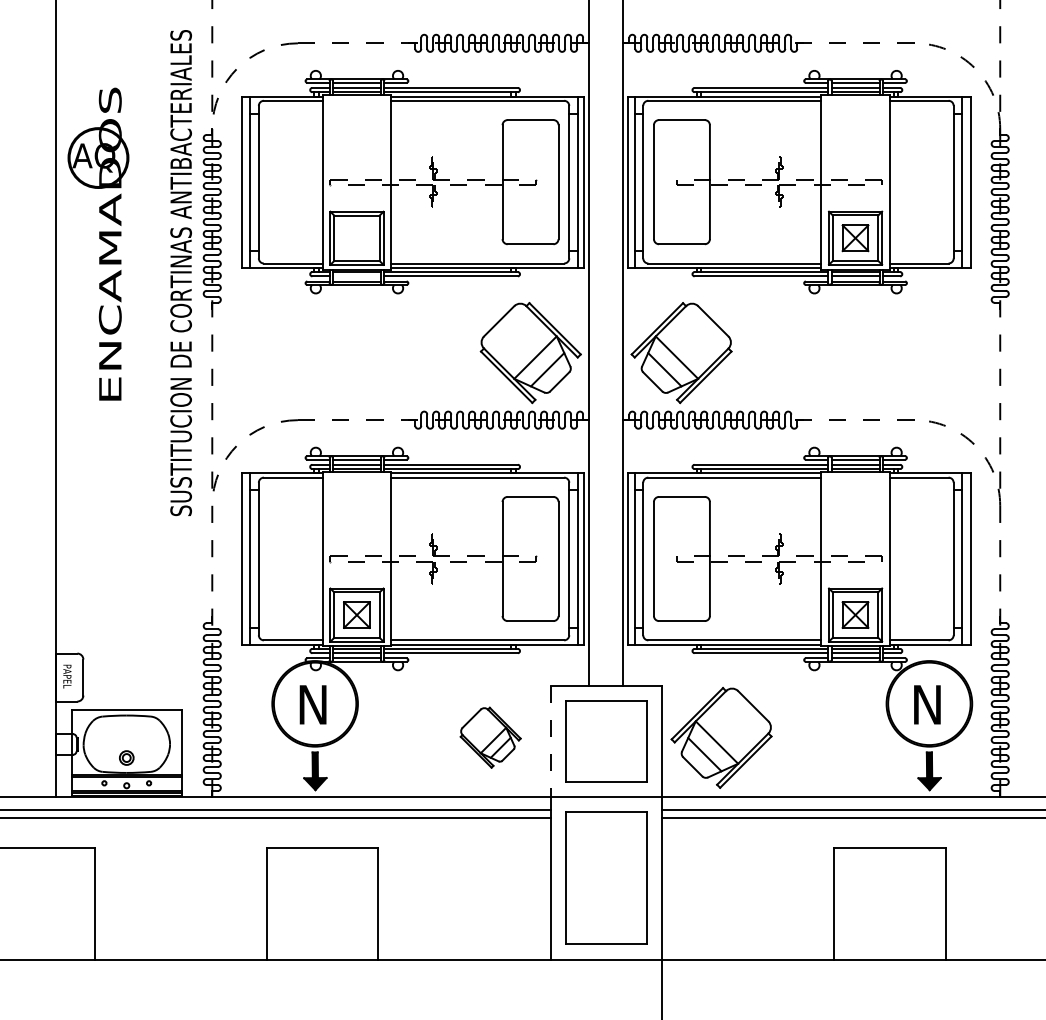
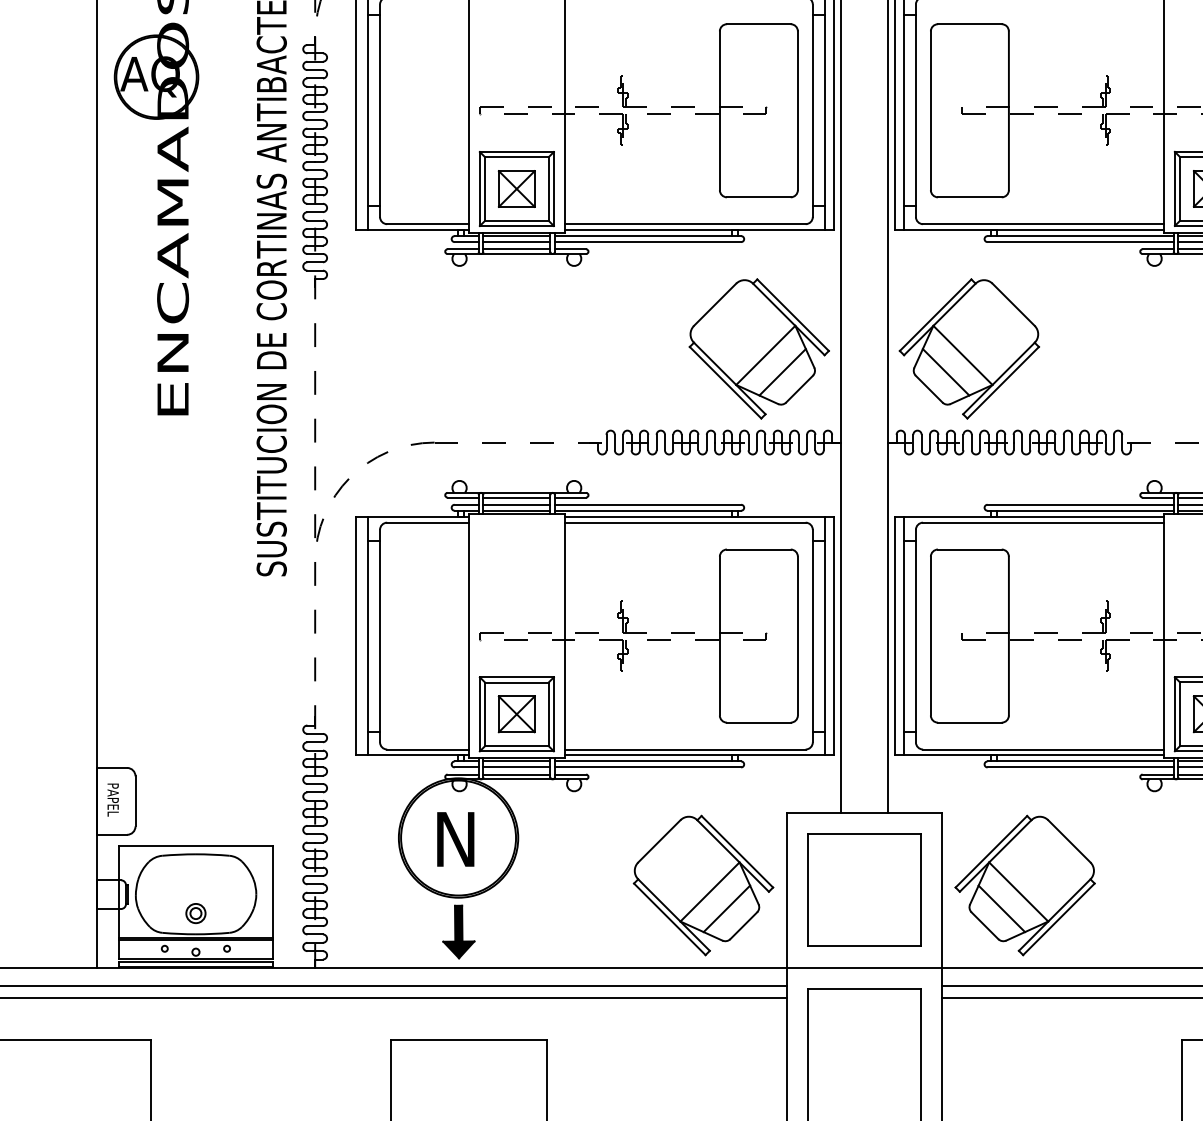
part: (356, 238) -> (516, 189), added
line: (356, 276) -> (516, 242), added
part: (490, 737) -> (703, 884), size x1.67
line: (550, 741) -> (786, 890), dashed -> solid

